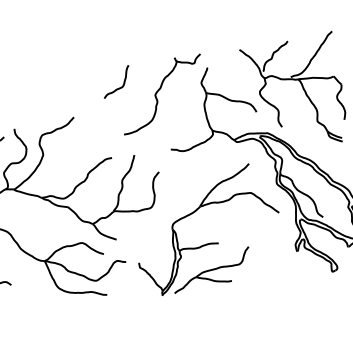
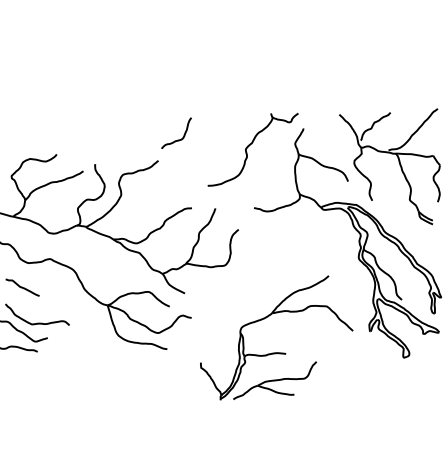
curve: (118, 87) -> (177, 139), moved
part: (209, 243) -> (276, 352), moved

